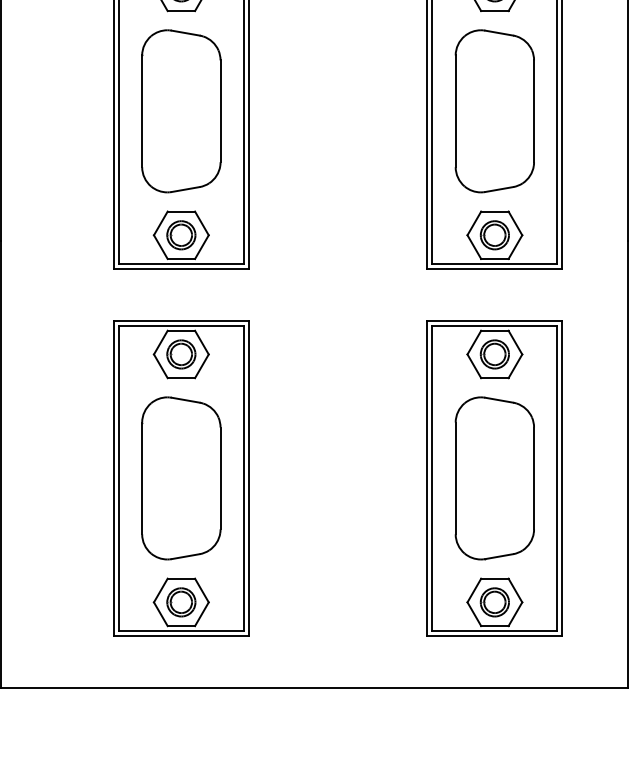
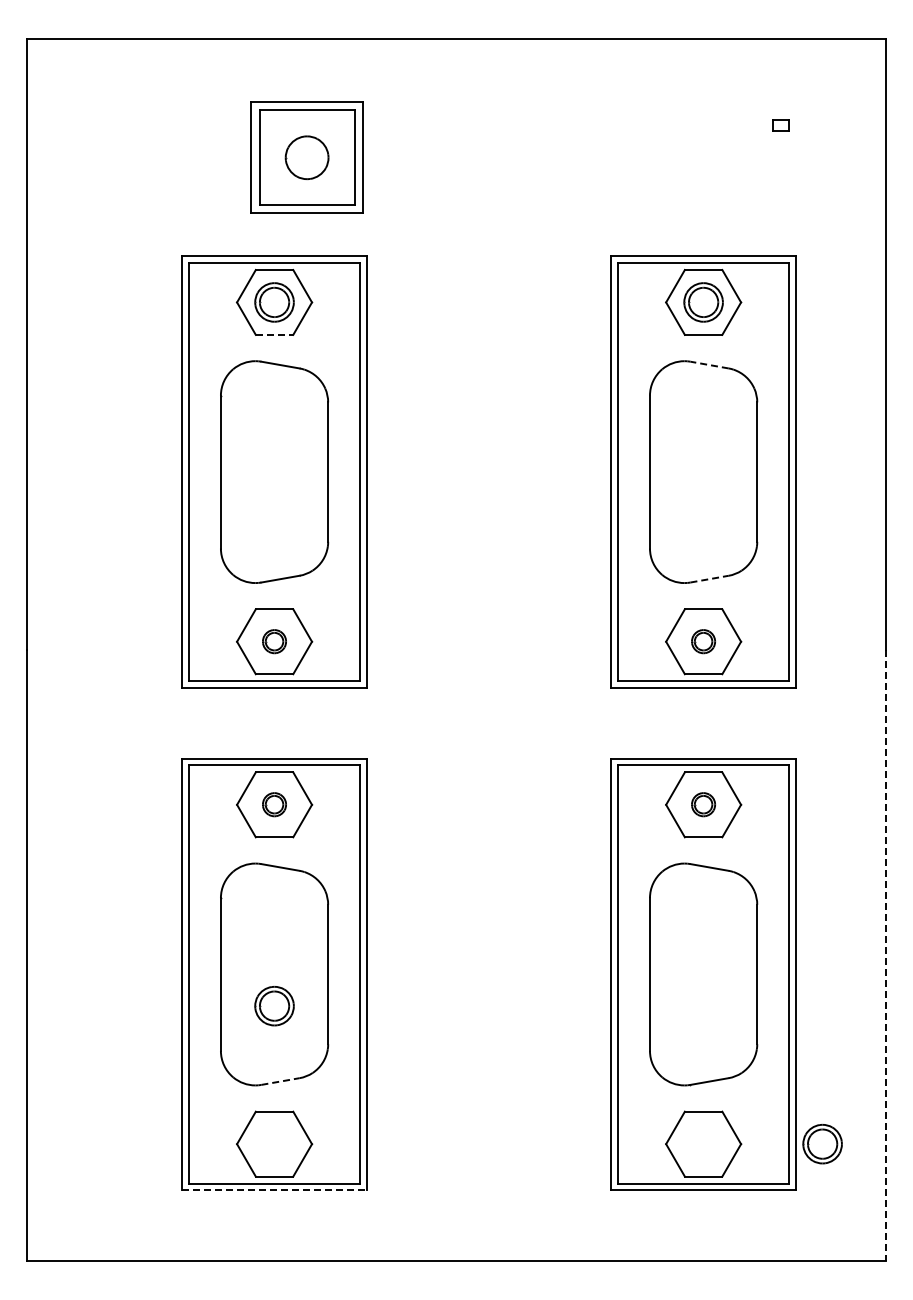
line: (181, 10) -> (274, 334), solid -> dashed
line: (499, 33) -> (709, 365), solid -> dashed
line: (499, 189) -> (710, 579), solid -> dashed
part: (181, 235) -> (274, 641), size x0.6
part: (494, 235) -> (703, 641), size x0.6
part: (181, 354) -> (274, 804), size x0.6
part: (494, 354) -> (703, 804), size x0.6
line: (627, 464) -> (885, 955), solid -> dashed
line: (186, 556) -> (281, 1081), solid -> dashed
part: (181, 602) -> (274, 1006), moved
part: (494, 602) -> (822, 1144), moved
line: (182, 636) -> (275, 1190), solid -> dashed

